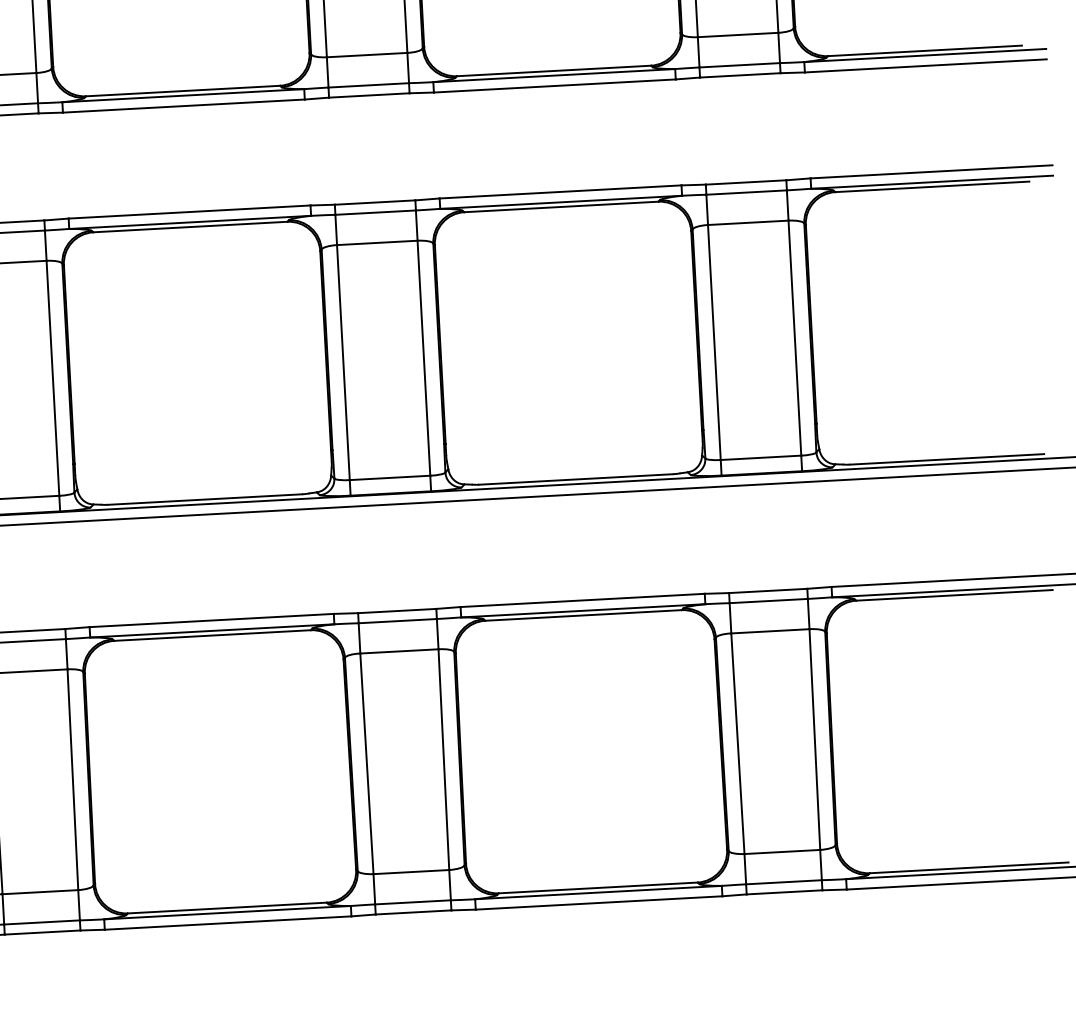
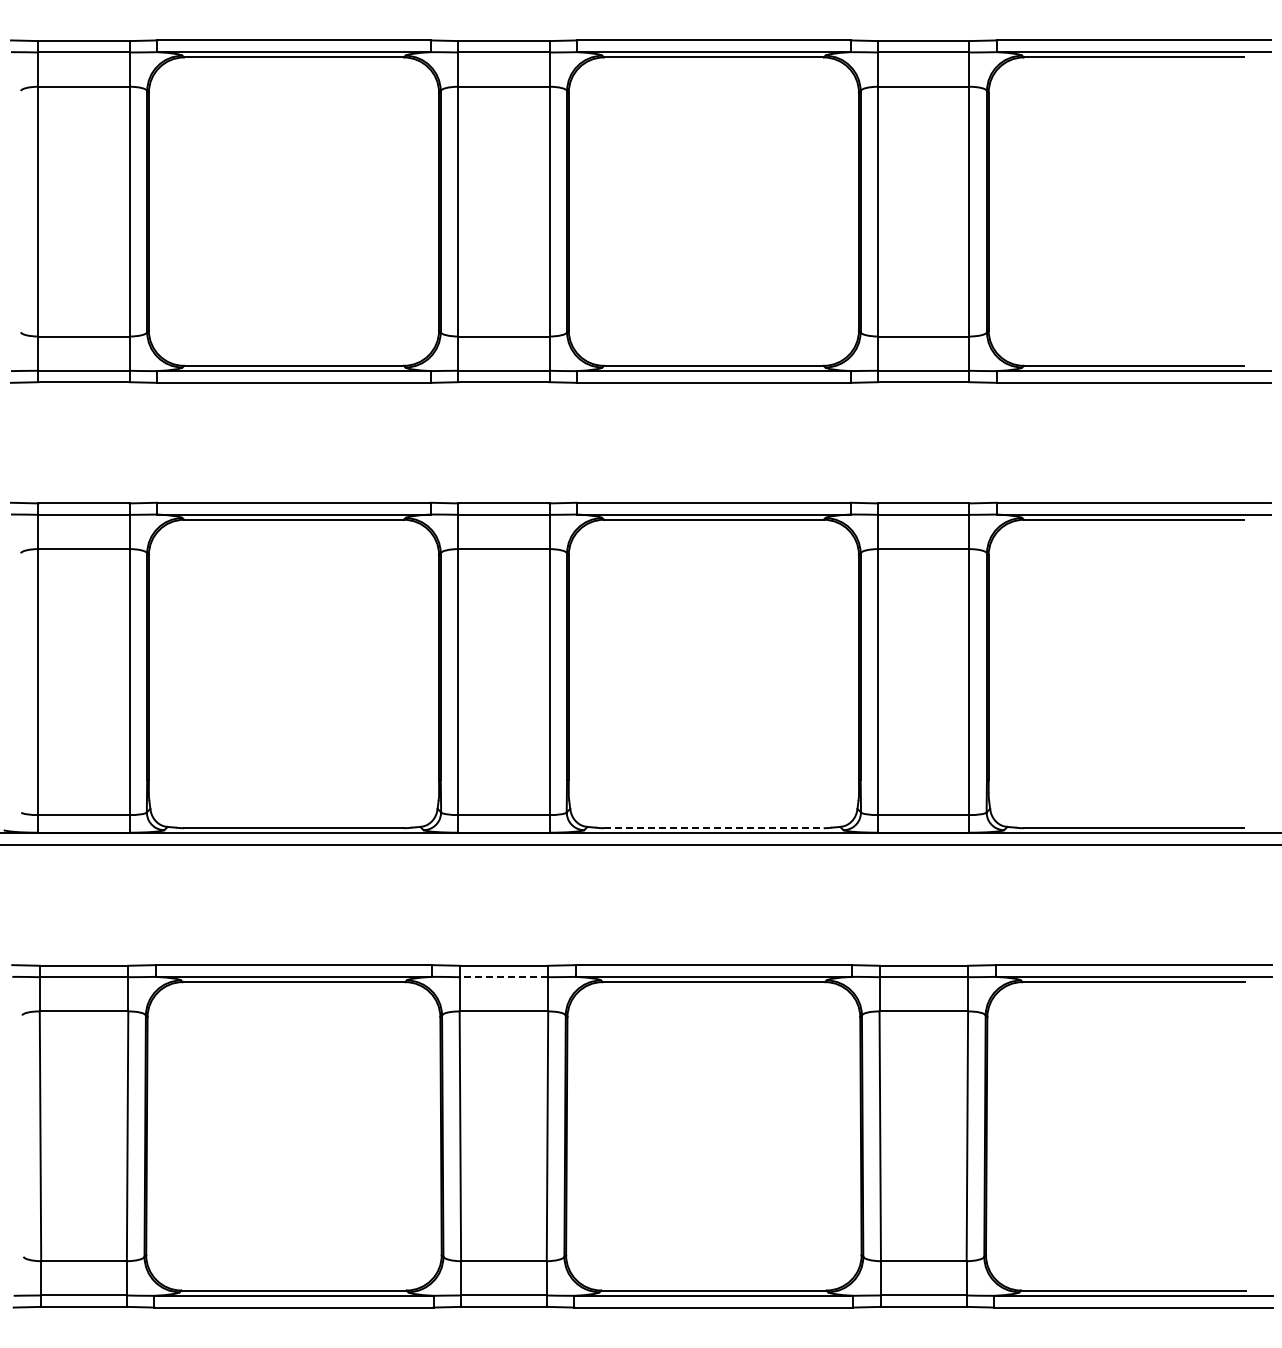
line: (575, 479) -> (713, 828), solid -> dashed
line: (397, 621) -> (503, 977), solid -> dashed

